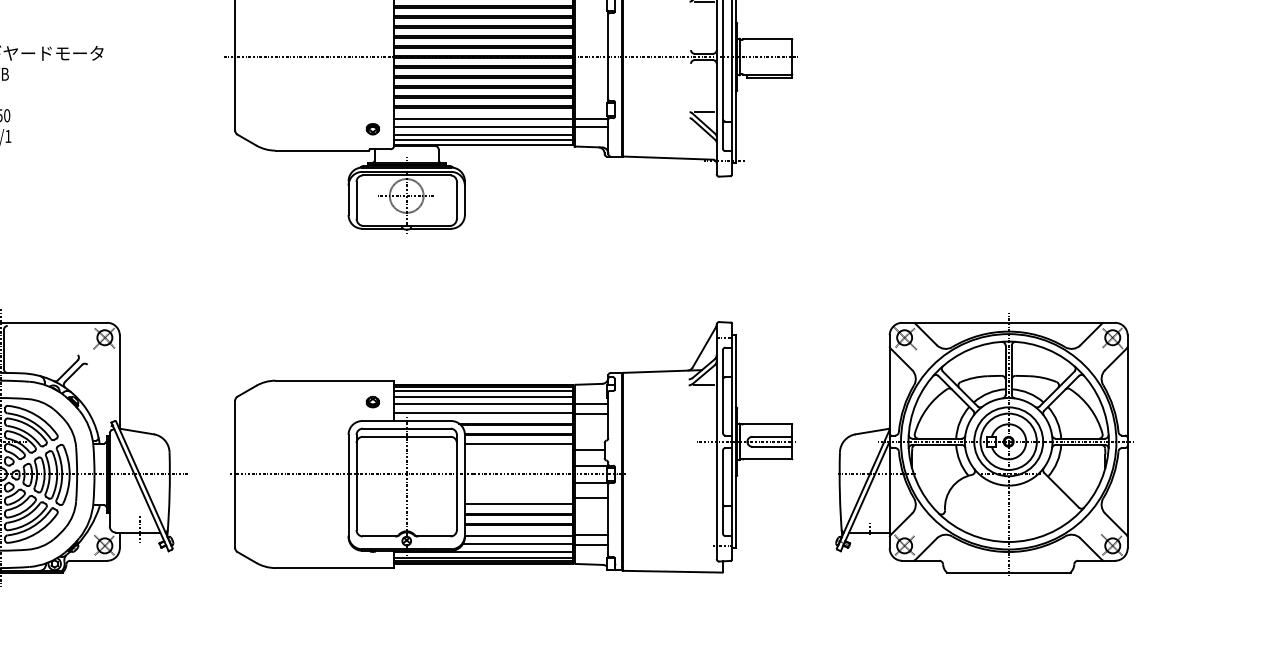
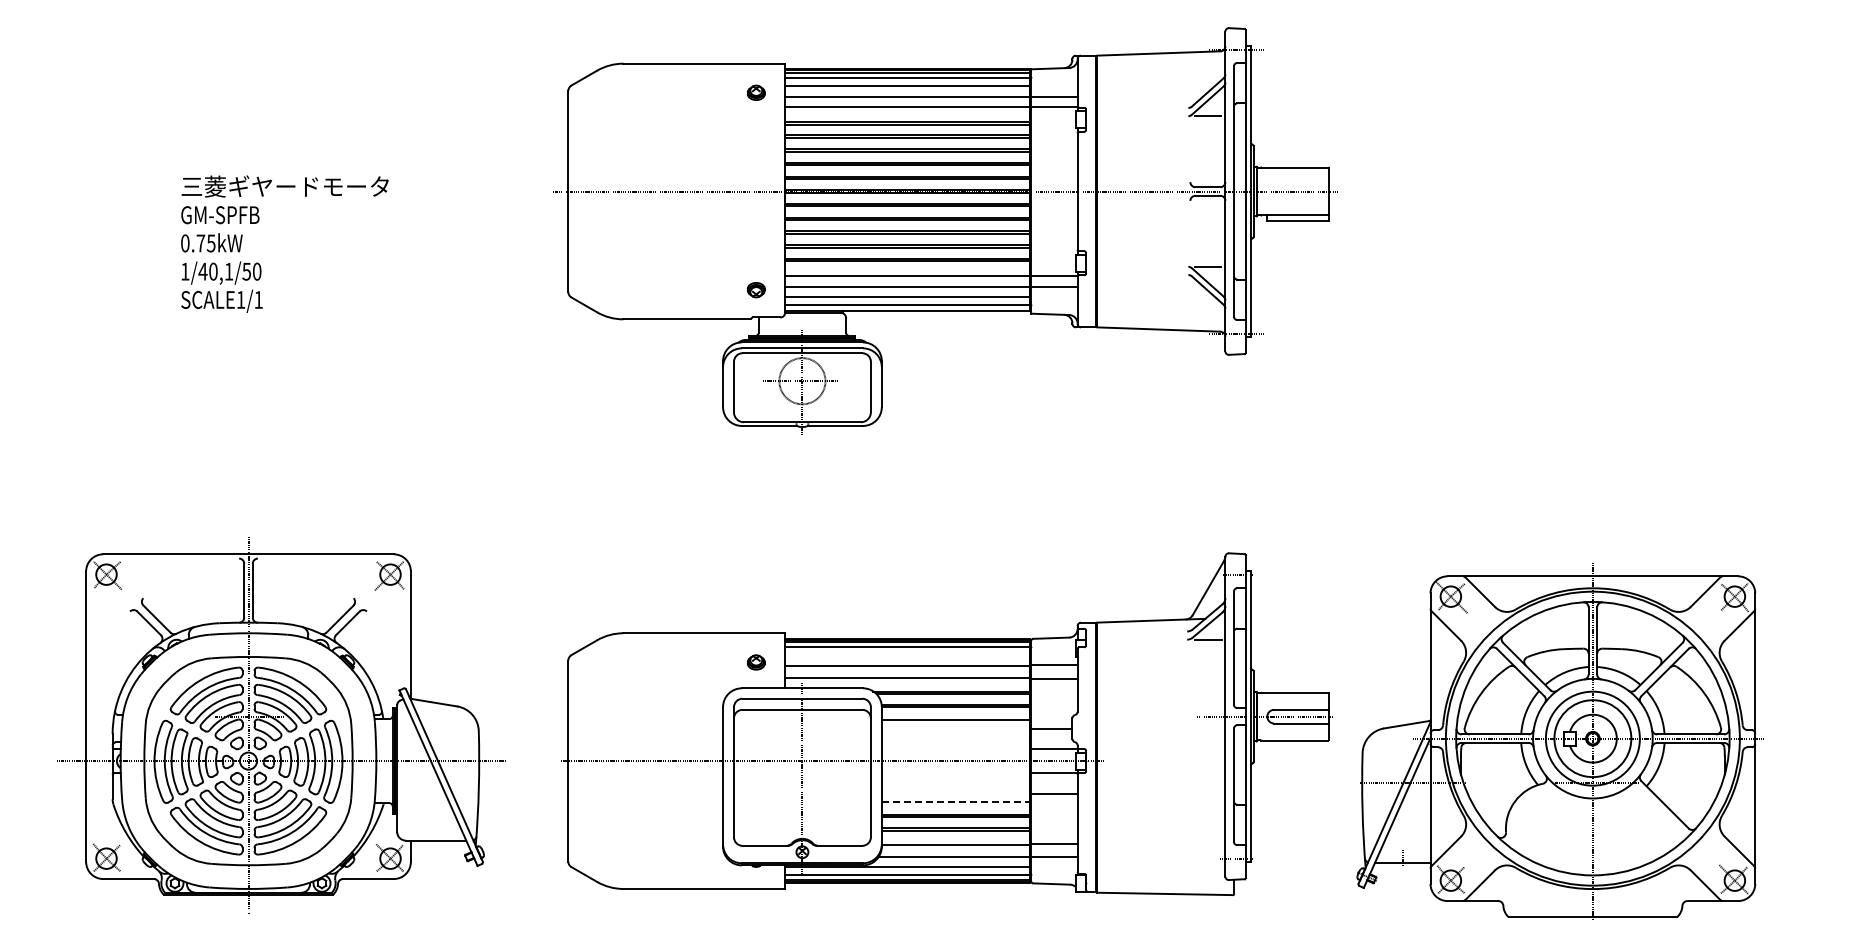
line: (483, 396) -> (907, 655), removed
part: (984, 443) -> (1559, 741), moved
line: (518, 504) -> (955, 802), solid -> dashed
line: (140, 528) -> (438, 835), removed

